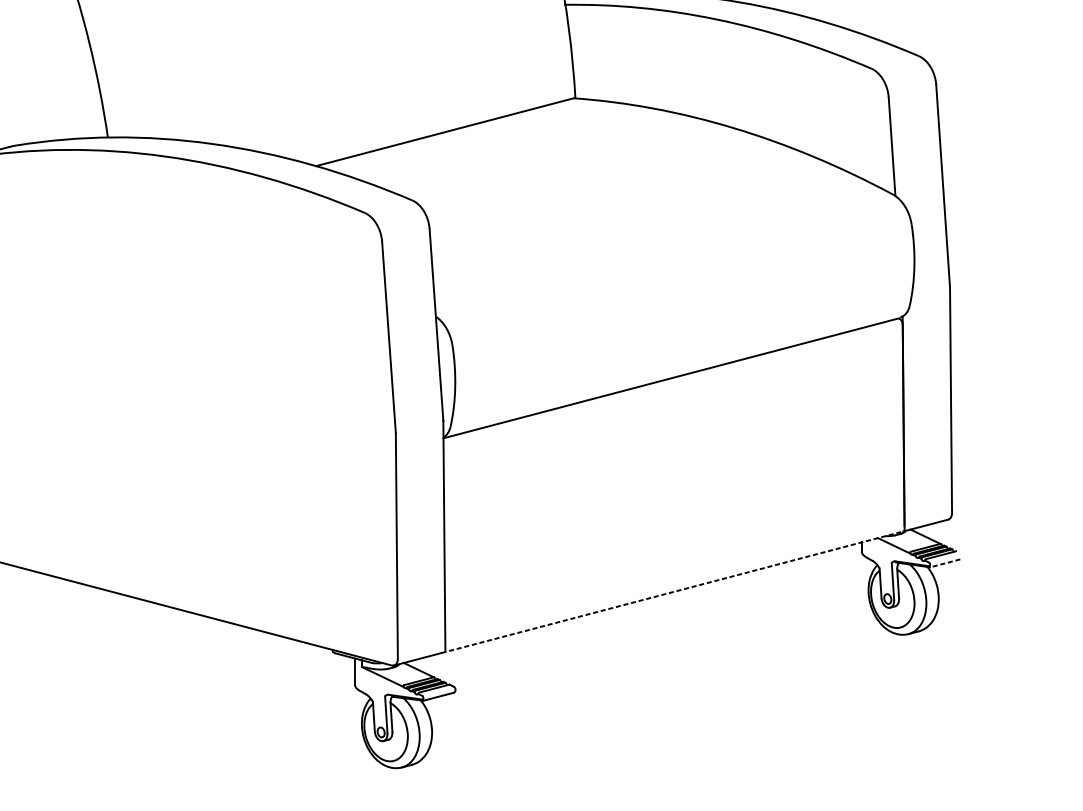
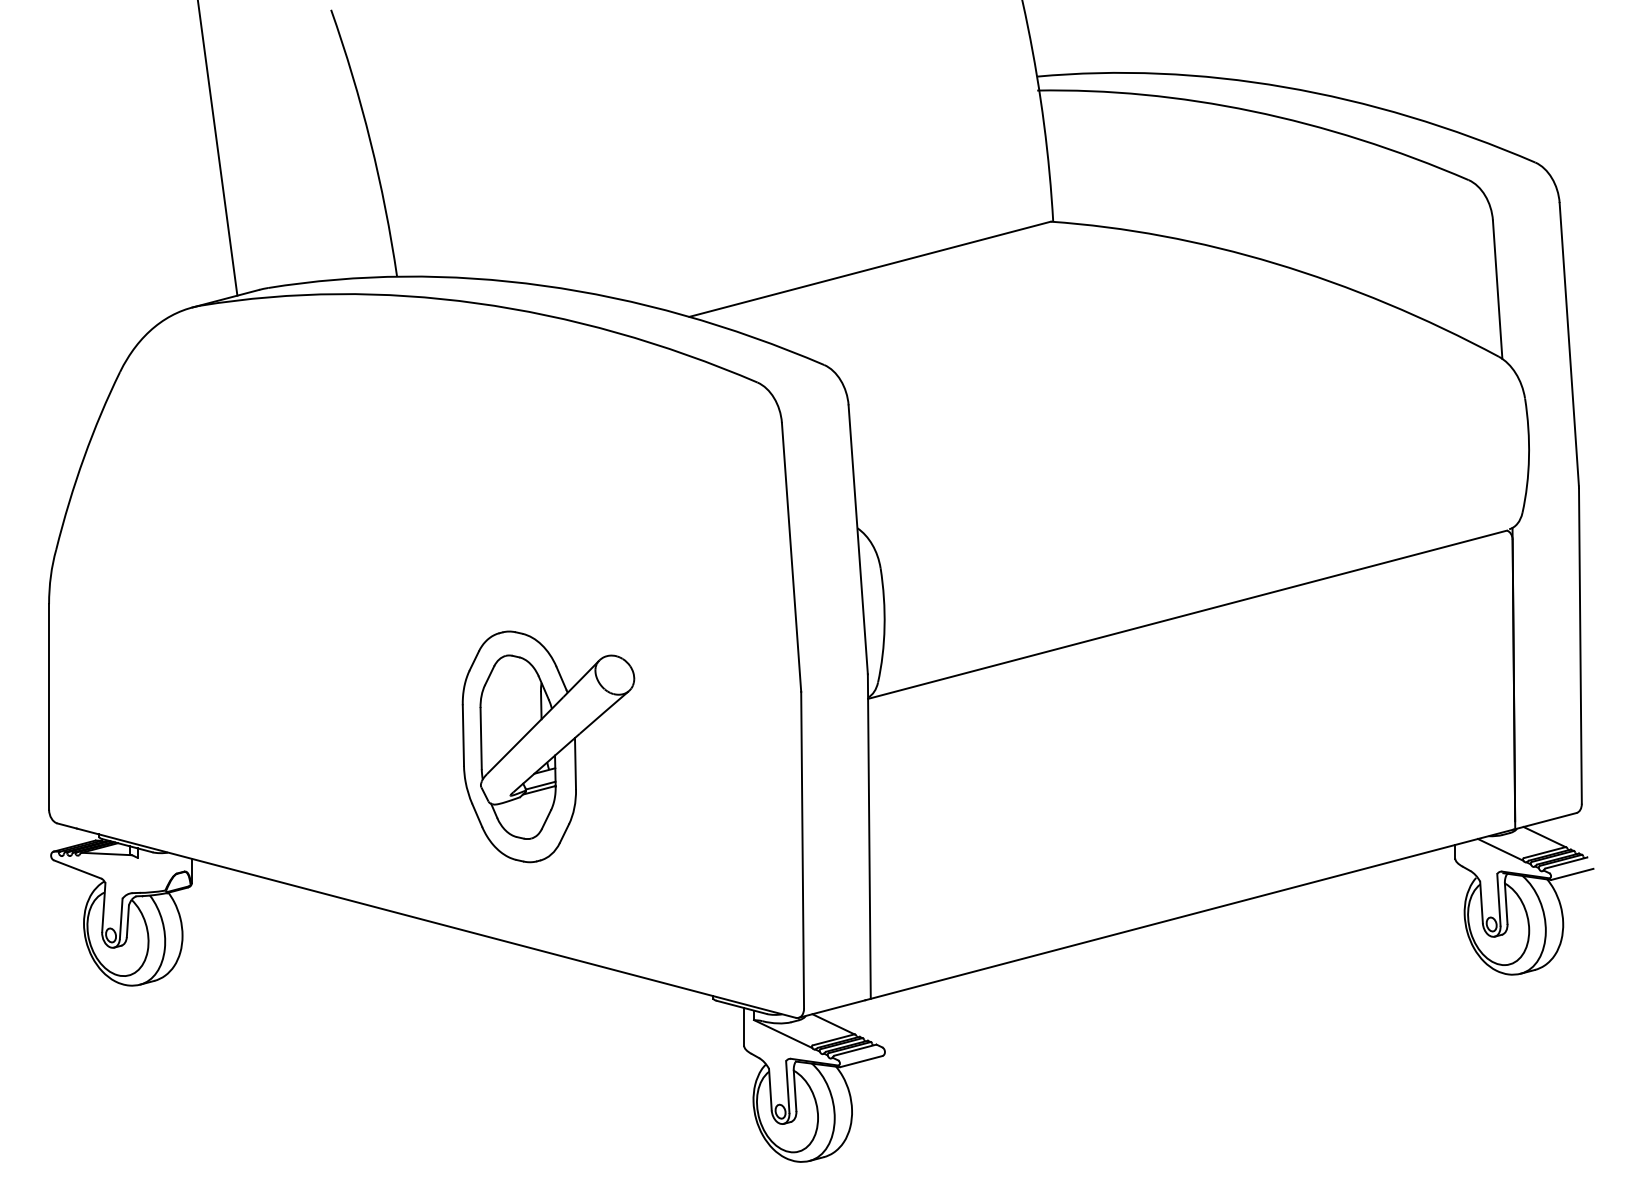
part: (215, 472) -> (548, 746), added
line: (945, 563) -> (1572, 874), dashed -> solid
line: (672, 591) -> (1189, 914), dashed -> solid

